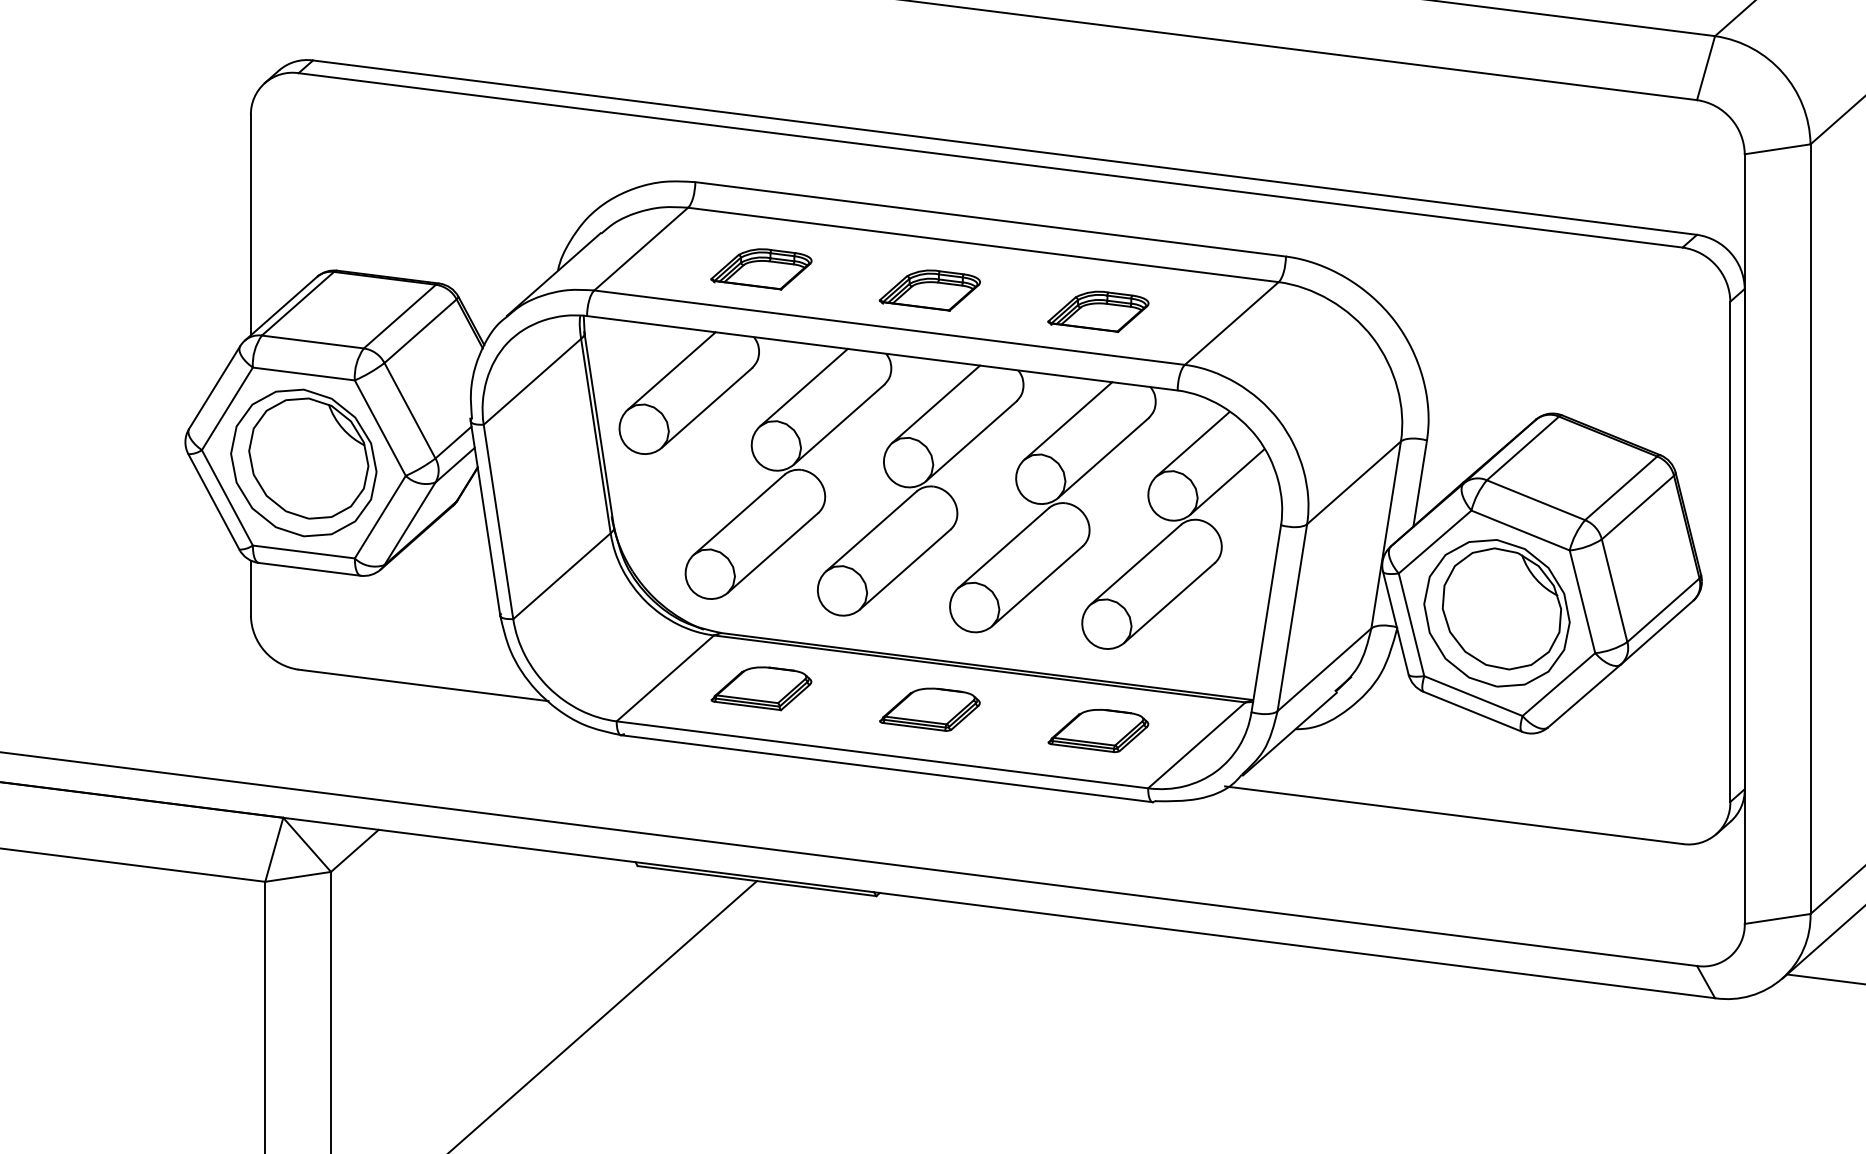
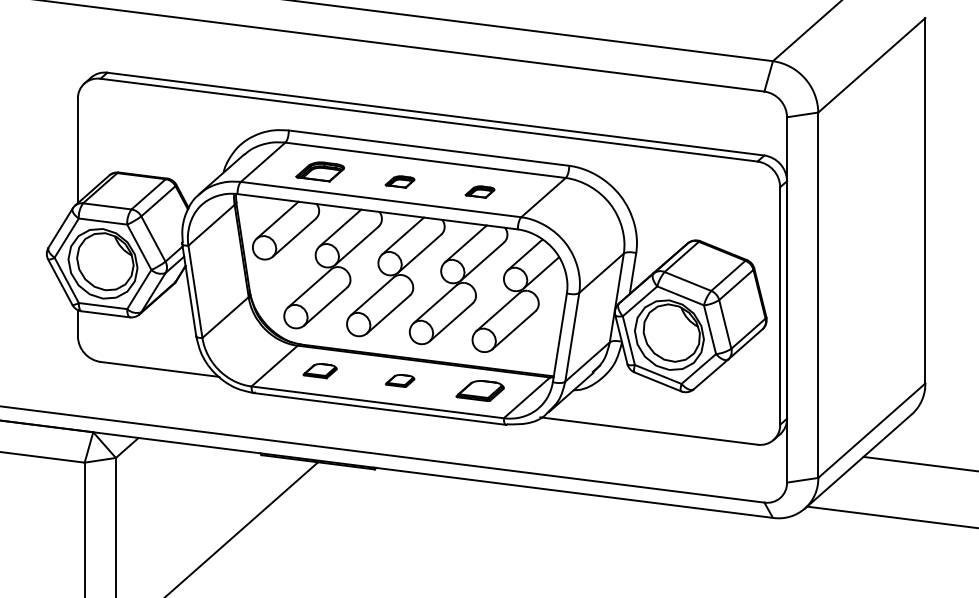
part: (928, 289) -> (399, 181), size x0.6
part: (1096, 310) -> (479, 191), size x0.6
part: (759, 689) -> (319, 371), size x0.7
part: (928, 708) -> (399, 380), size x0.6

